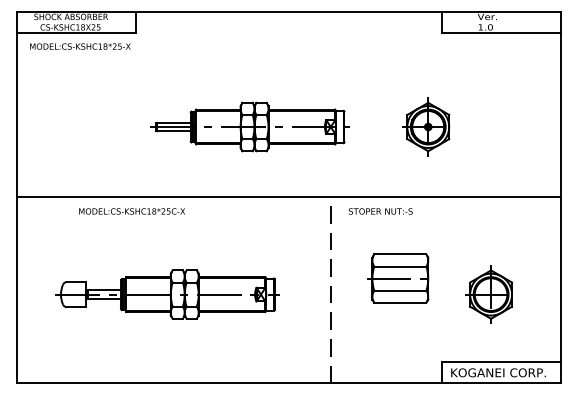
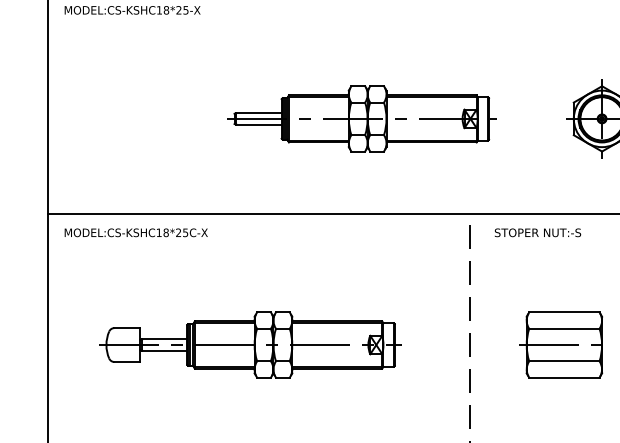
text: (131, 211) -> (135, 232), moved
part: (398, 278) -> (561, 344), moved

